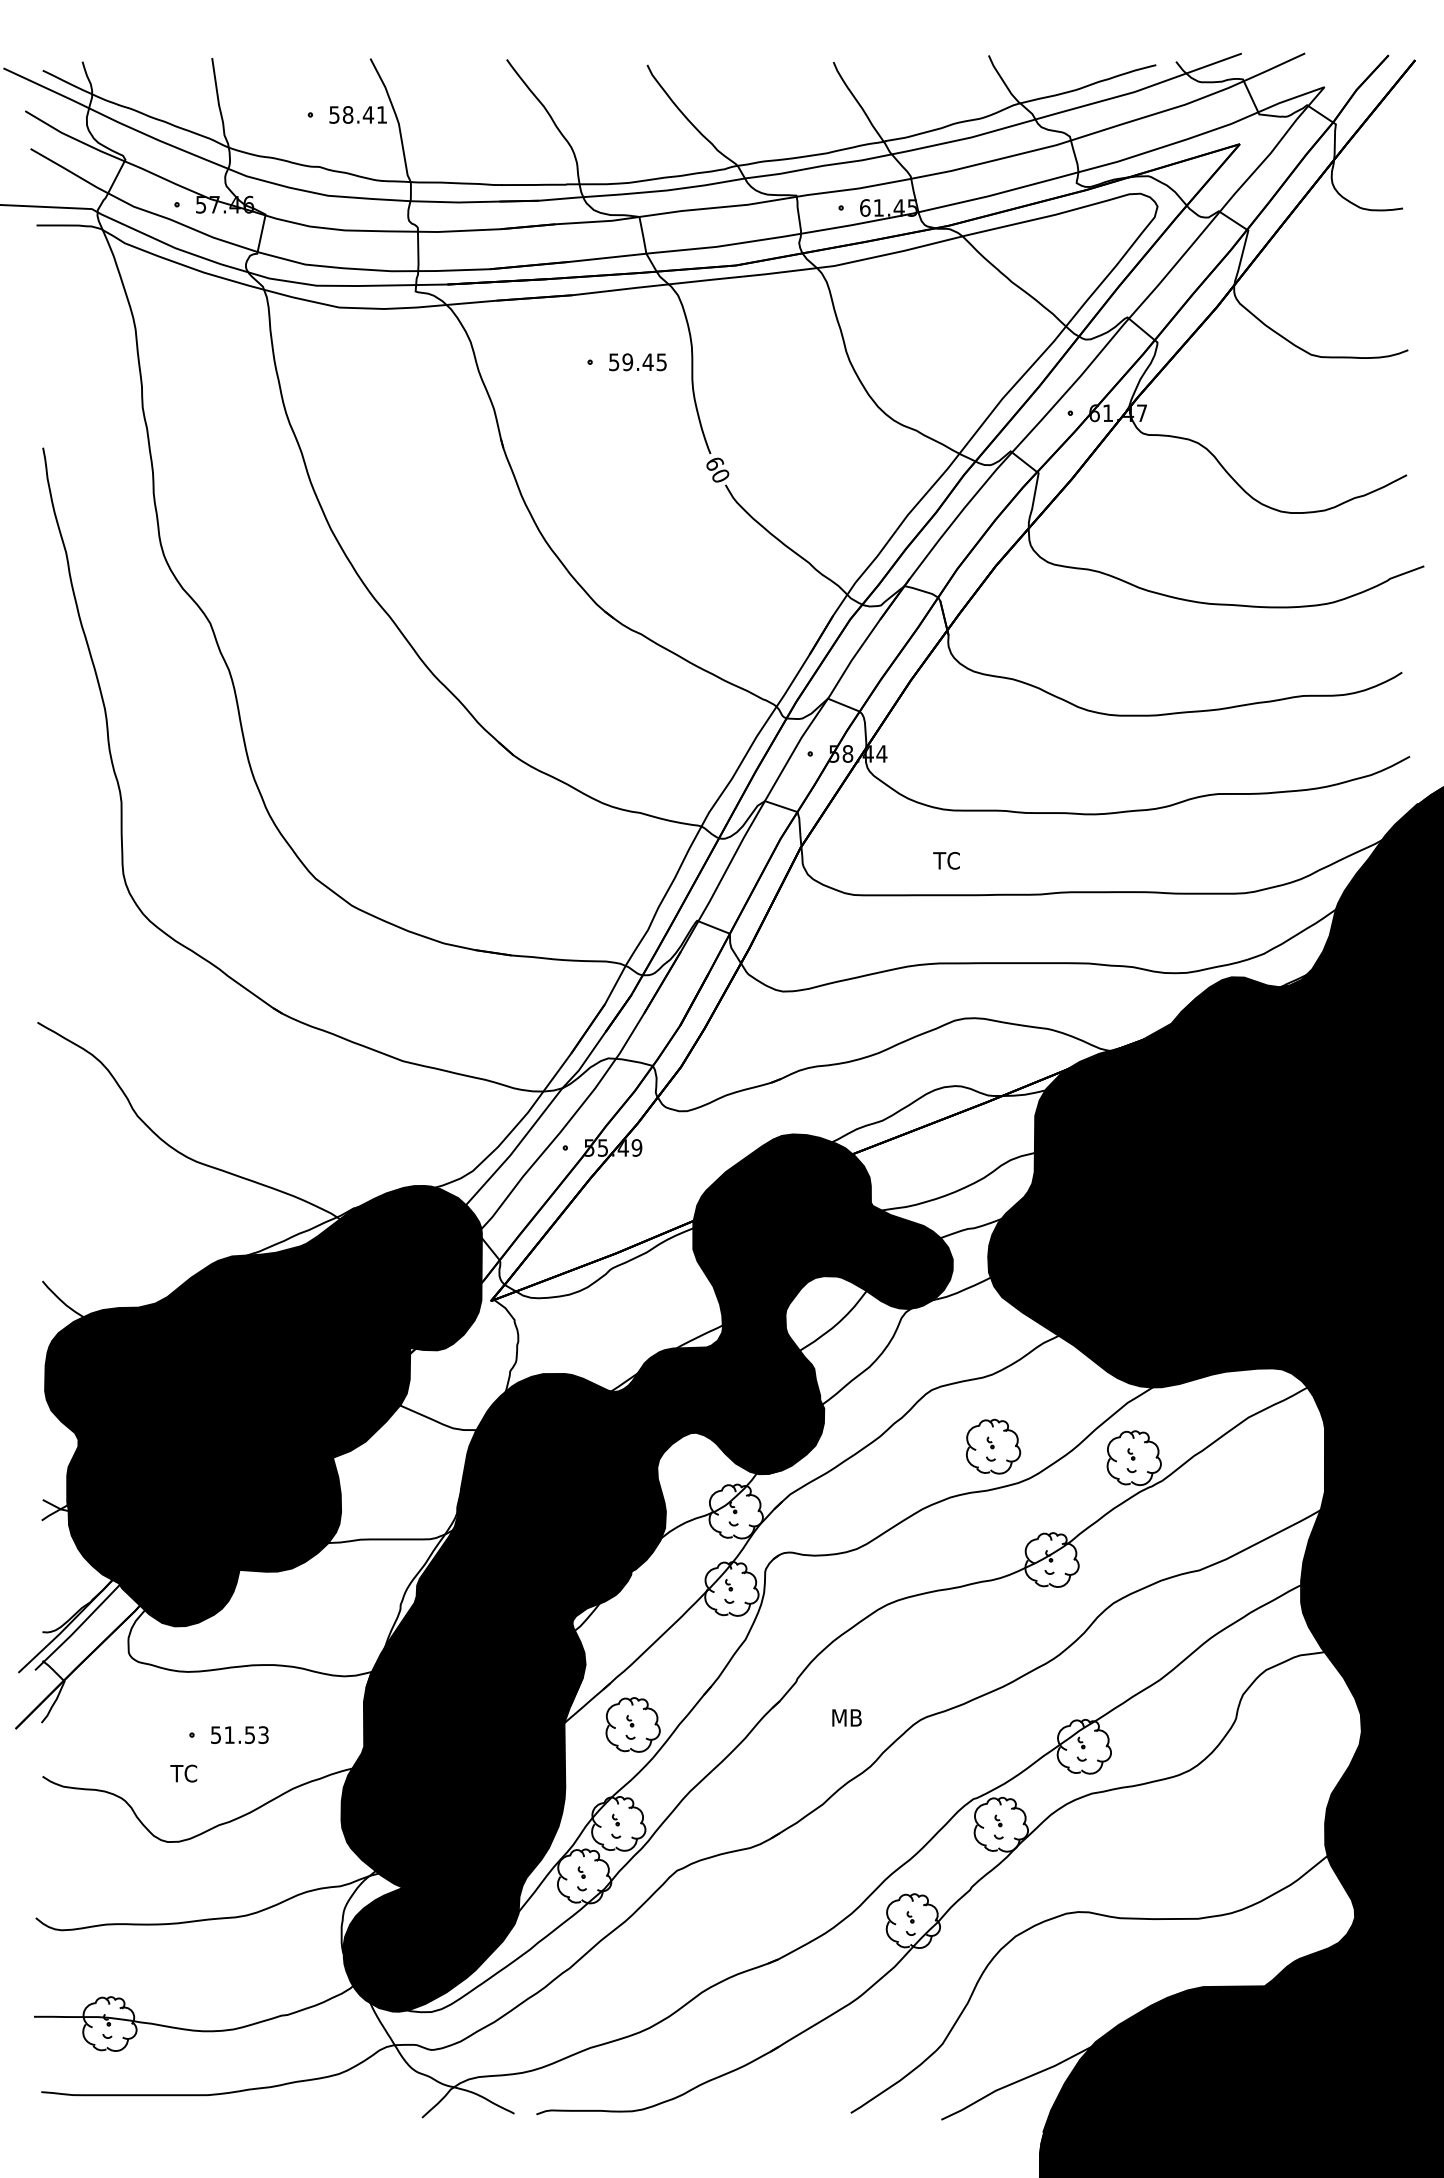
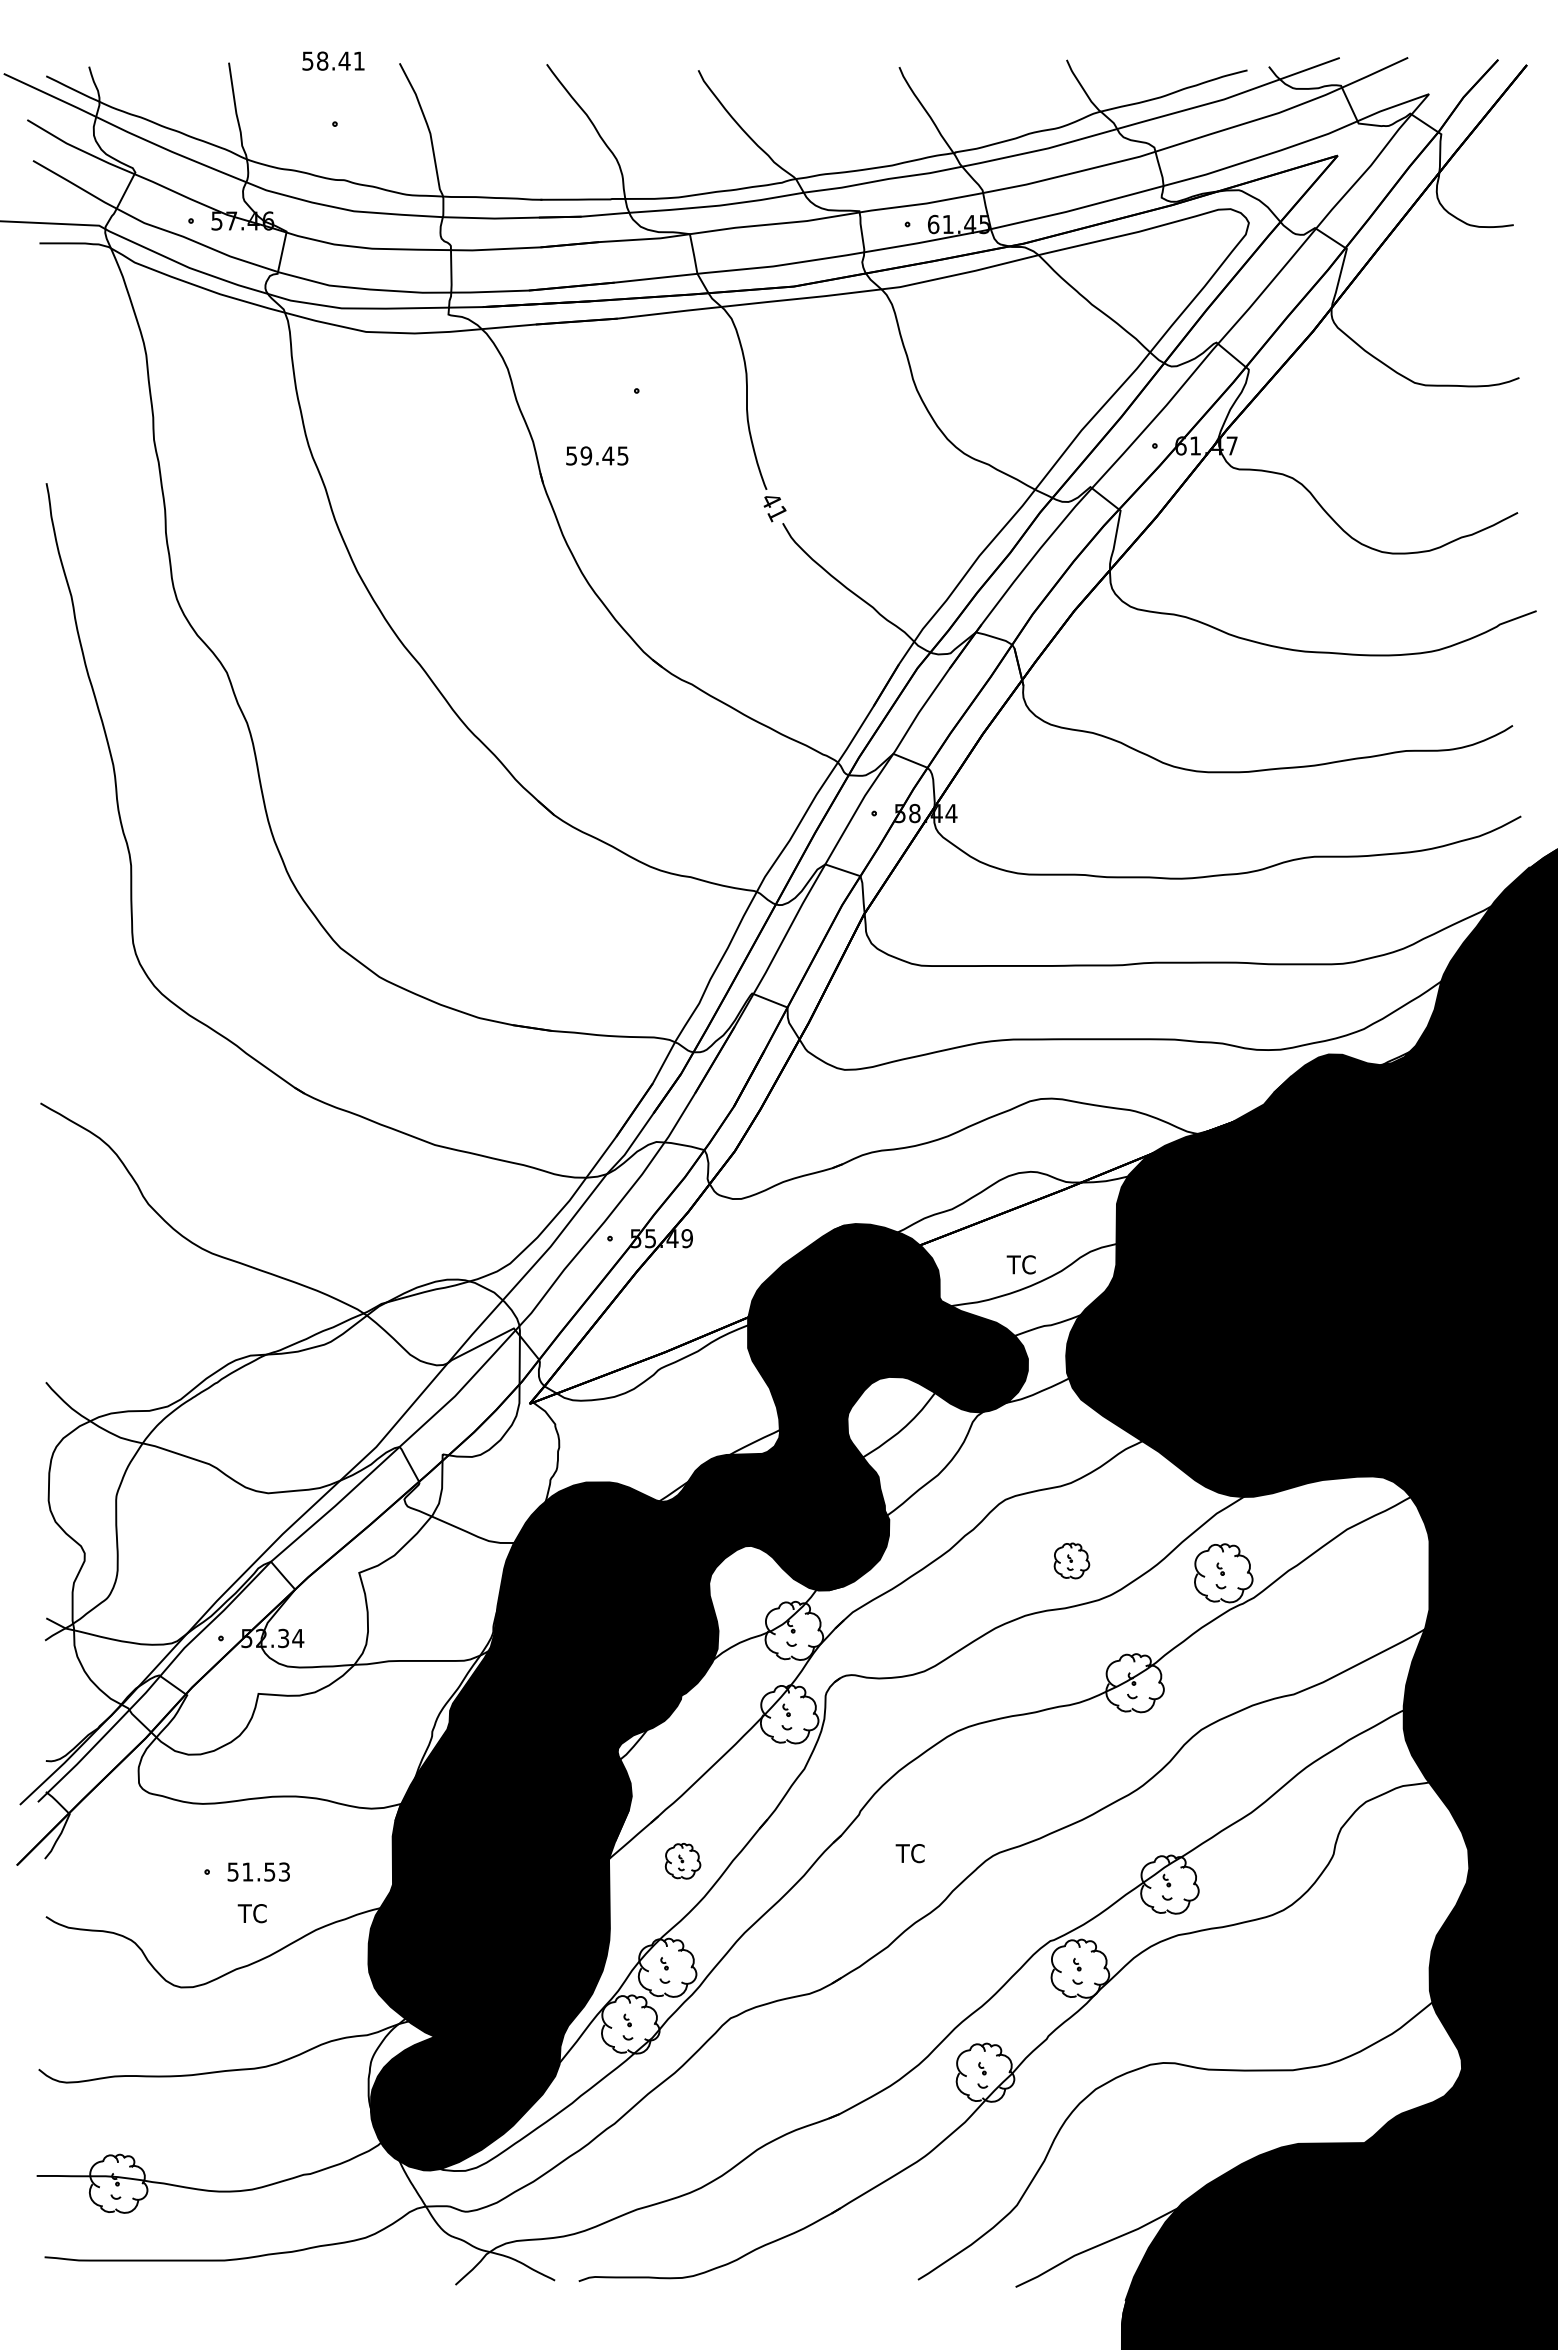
text: (358, 114) -> (333, 60), moved
text: (638, 361) -> (597, 455), moved
text: (717, 471) -> (774, 508), 60 -> 41
text: (945, 860) -> (1020, 1264), moved
fill: (262, 1405) -> (283, 1516), removed
part: (993, 1446) -> (1071, 1560), size x0.6
text: (845, 1717) -> (912, 1853), MB -> TC
part: (632, 1725) -> (682, 1861), size x0.6
text: (183, 1773) -> (251, 1913), moved

